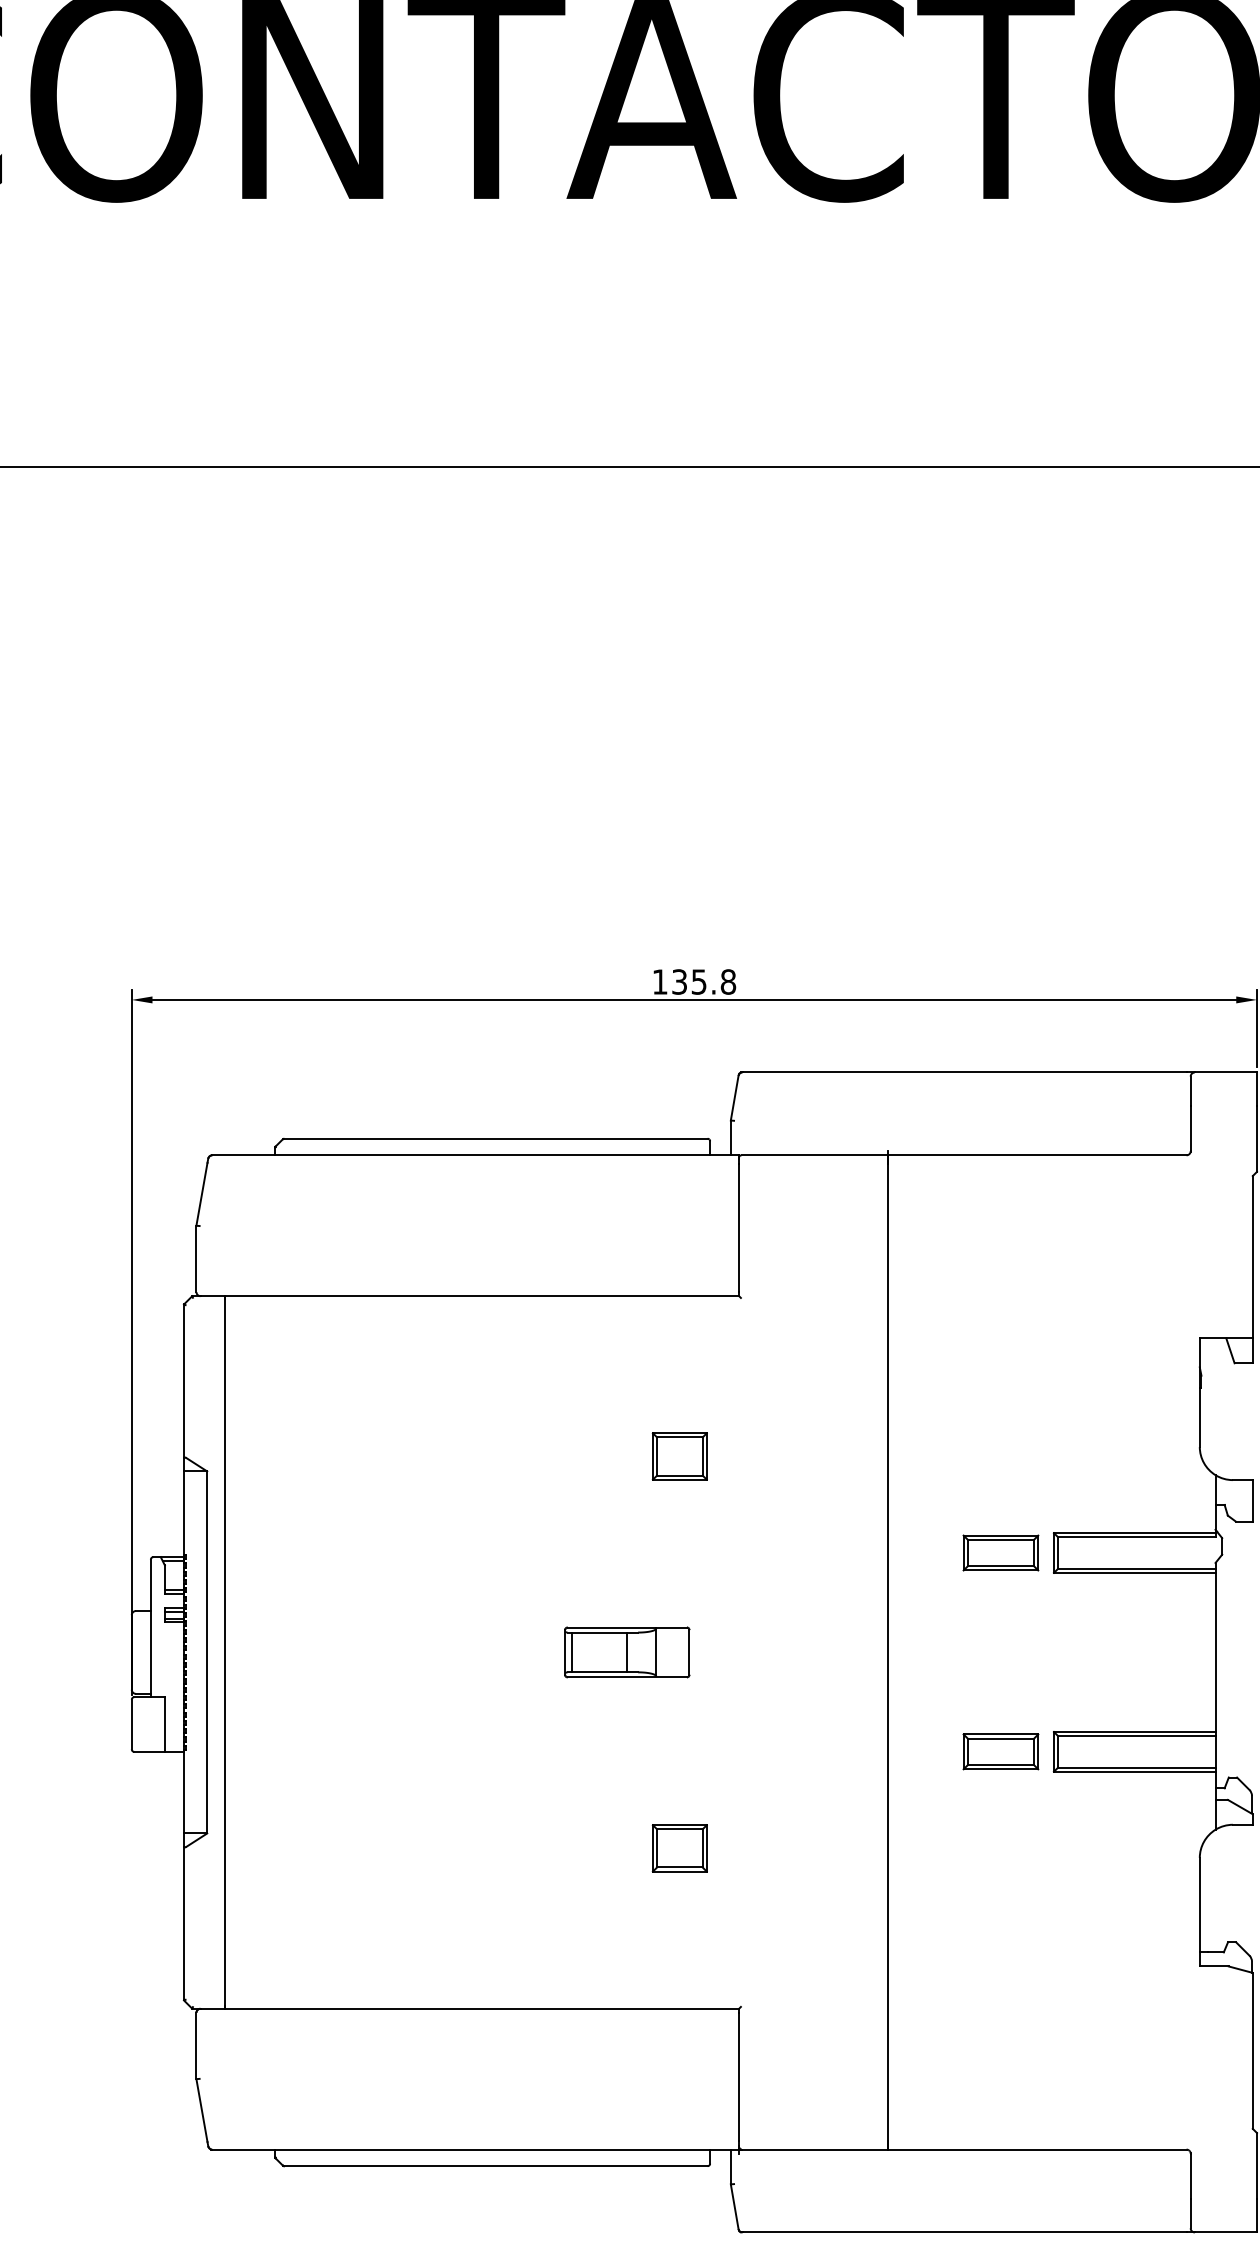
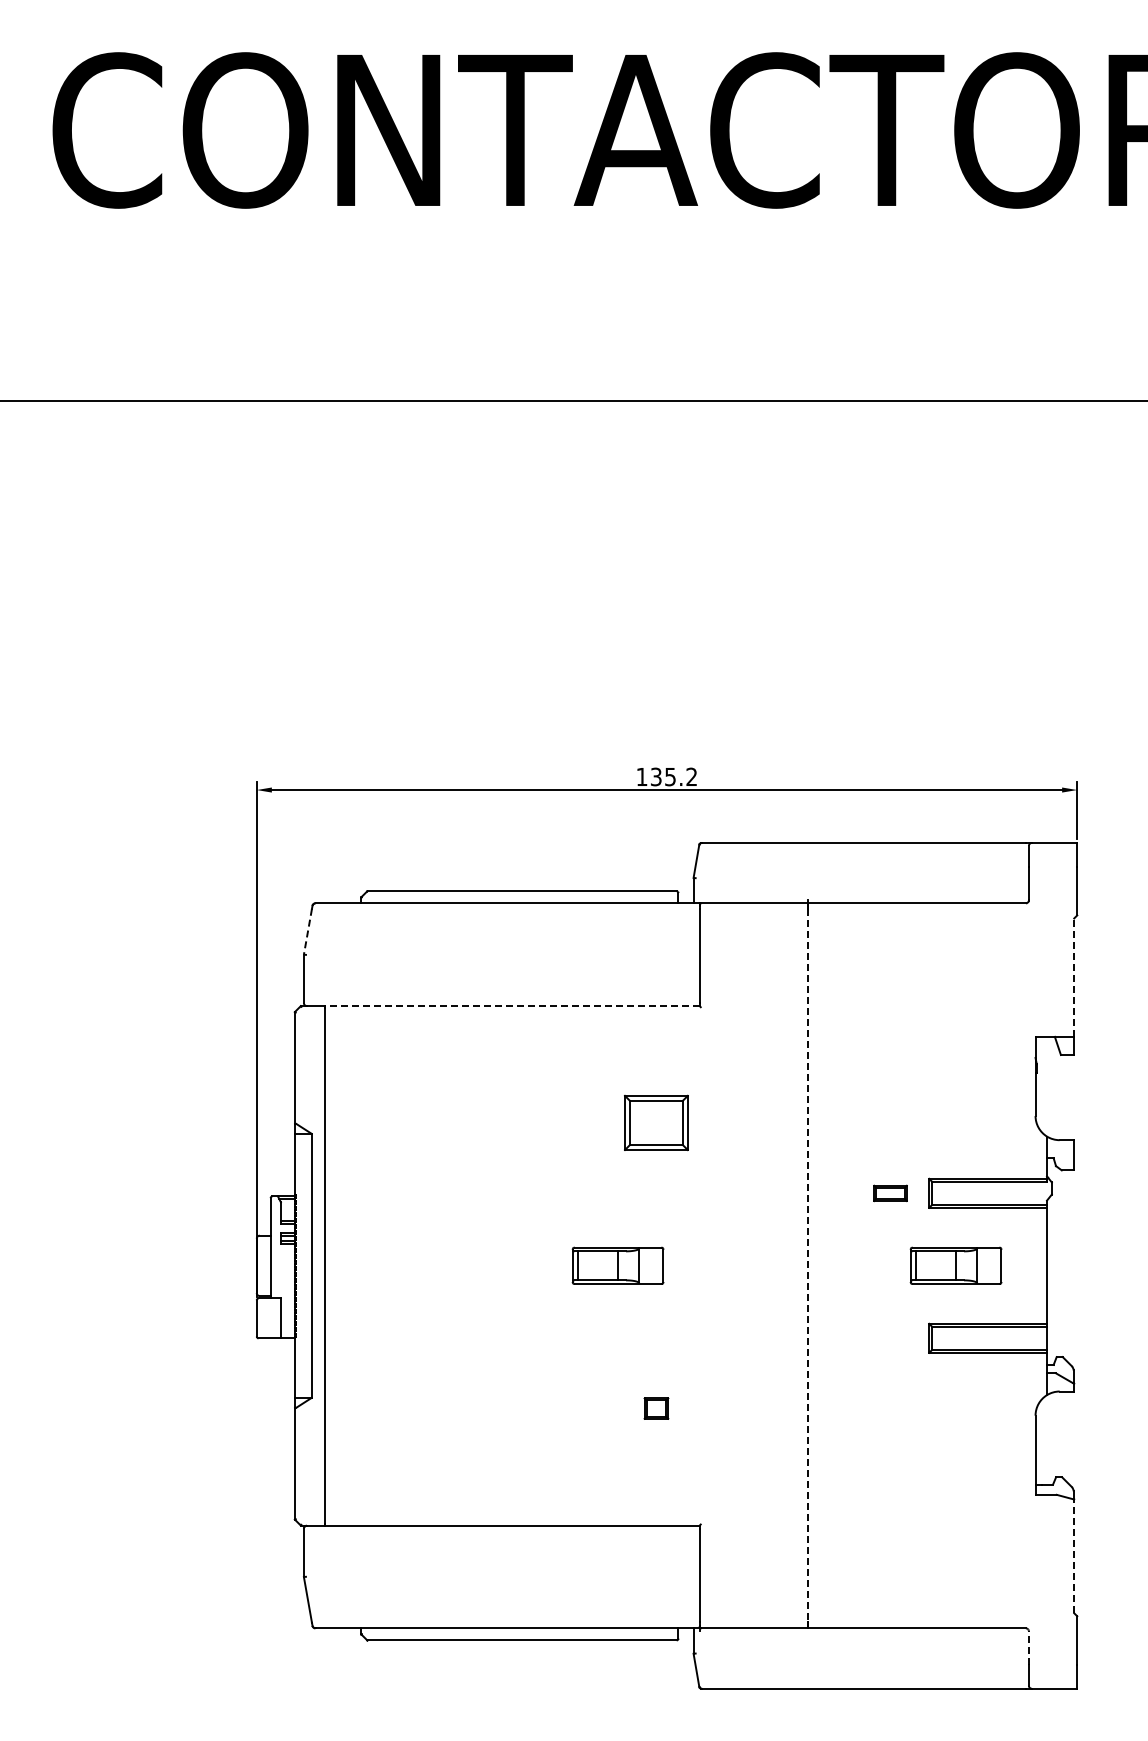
text: (727, 981) -> (691, 776), 135.8 -> 135.2
line: (201, 1195) -> (307, 932), solid -> dashed
line: (1253, 1257) -> (1074, 977), solid -> dashed
line: (481, 1296) -> (511, 1006), solid -> dashed
part: (679, 1455) -> (656, 1122), size x1.6
part: (1000, 1553) -> (890, 1193), size x0.6
part: (1090, 1651) -> (955, 1265), added
line: (888, 1653) -> (808, 1266), solid -> dashed
part: (1000, 1752) -> (890, 1338), removed
part: (679, 1848) -> (656, 1408), size x0.6
line: (1253, 2051) -> (1074, 1556), solid -> dashed
line: (1190, 2175) -> (1028, 1647), solid -> dashed

